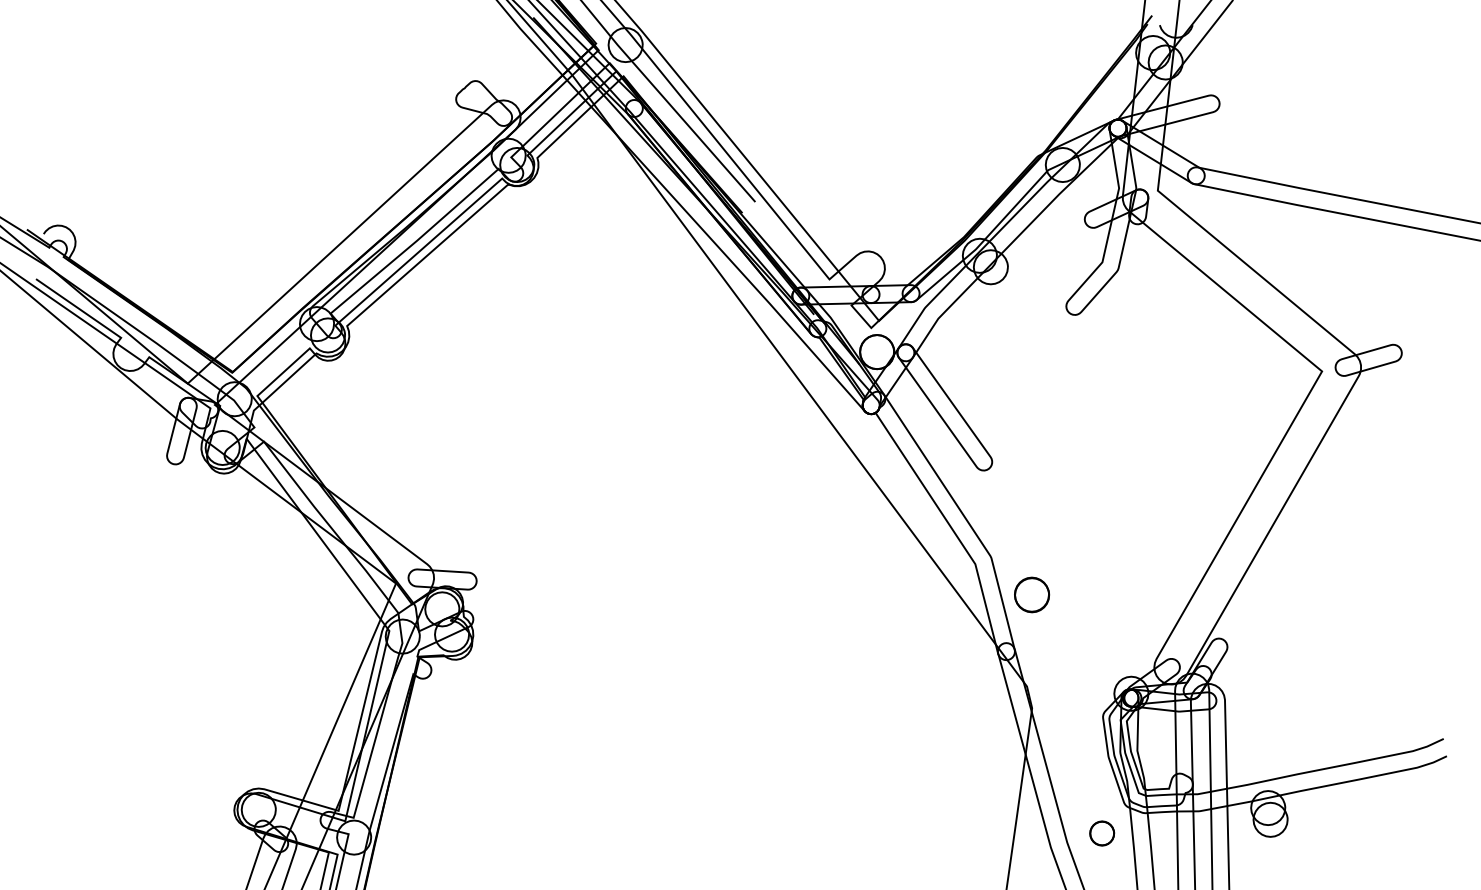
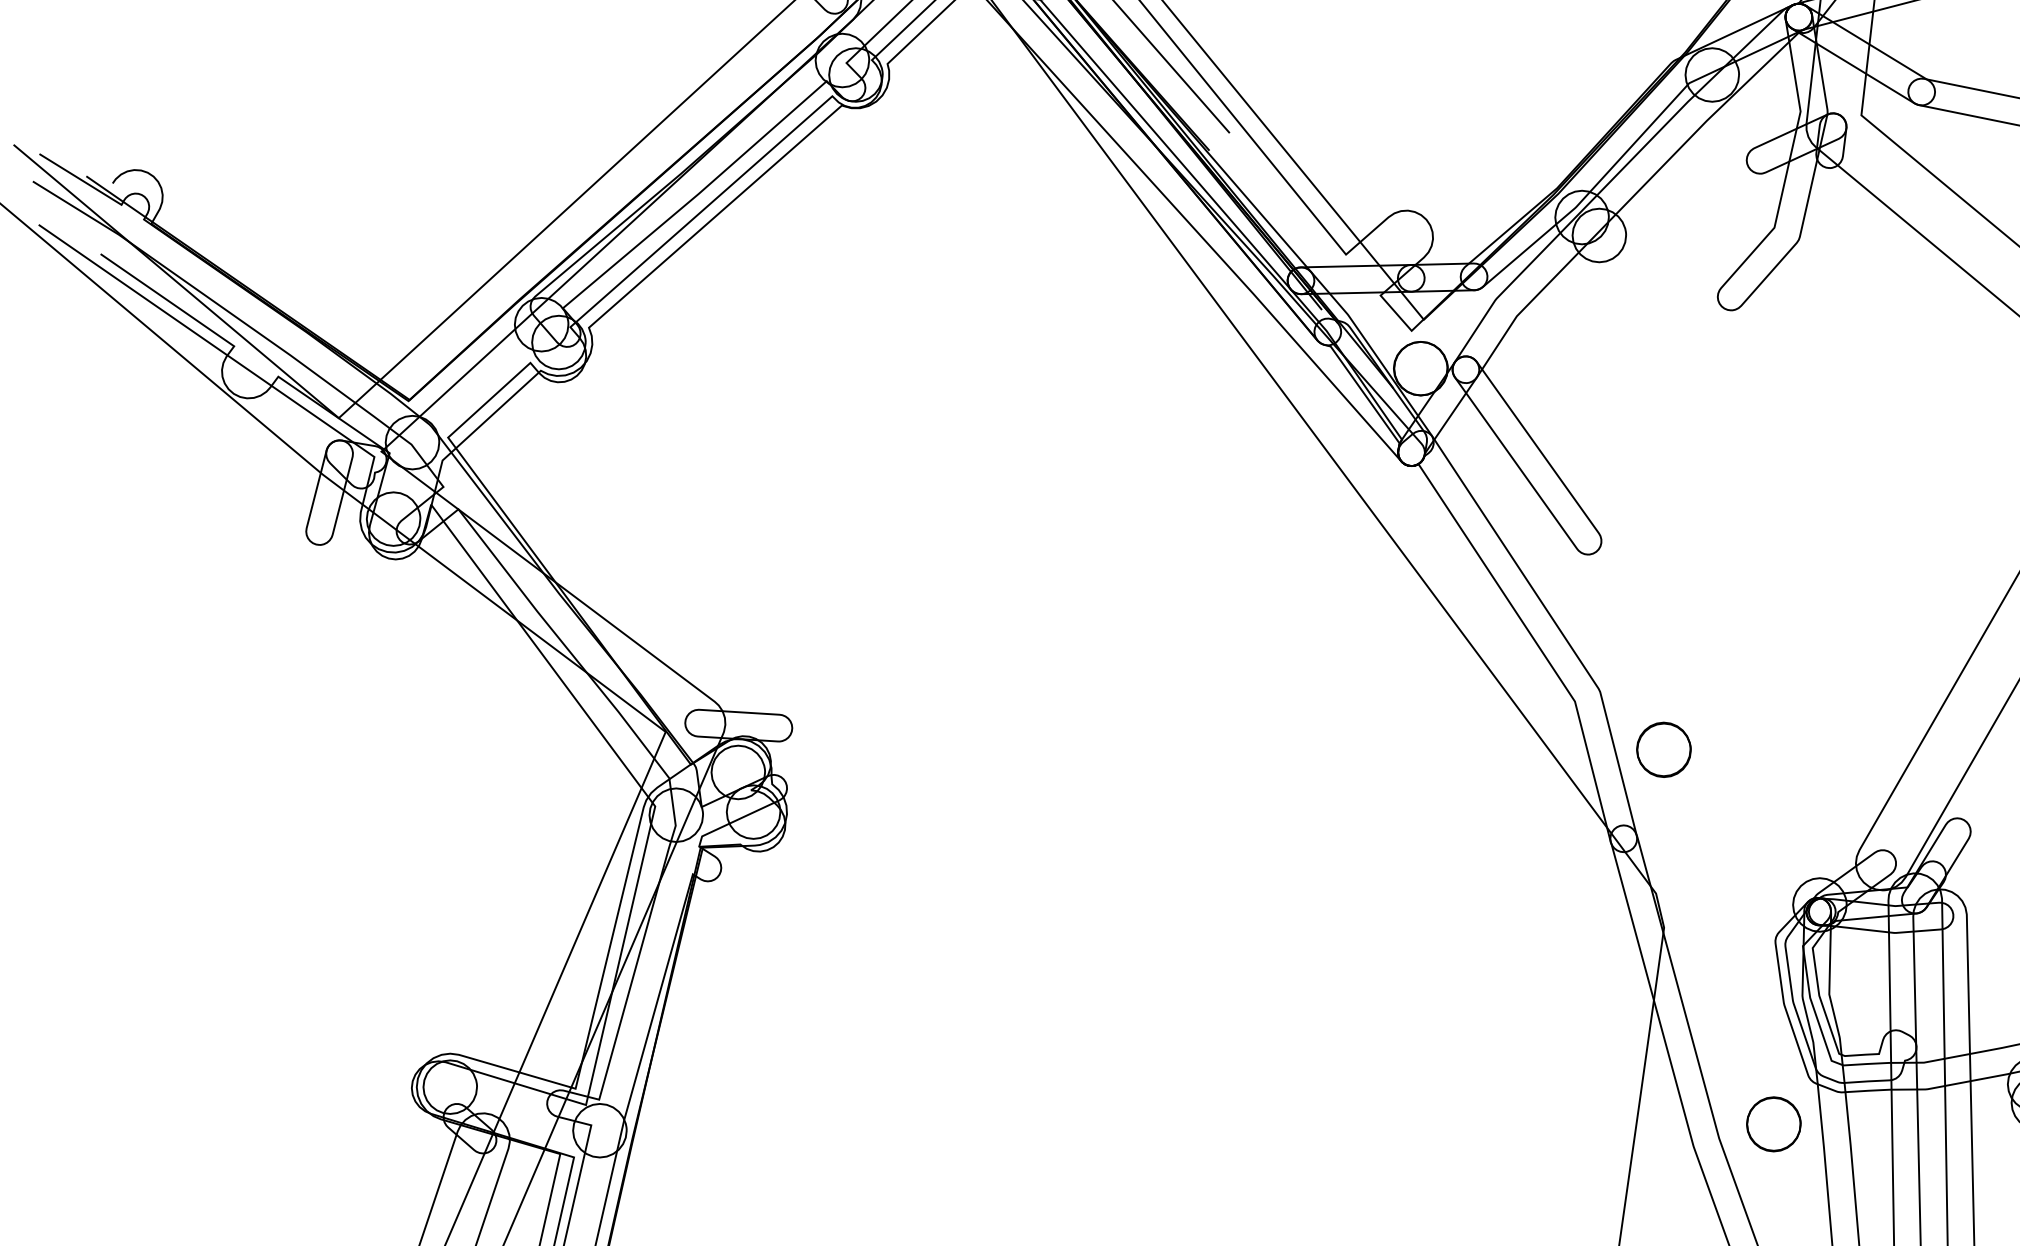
part: (1102, 833) -> (1774, 1124), size x1.43

